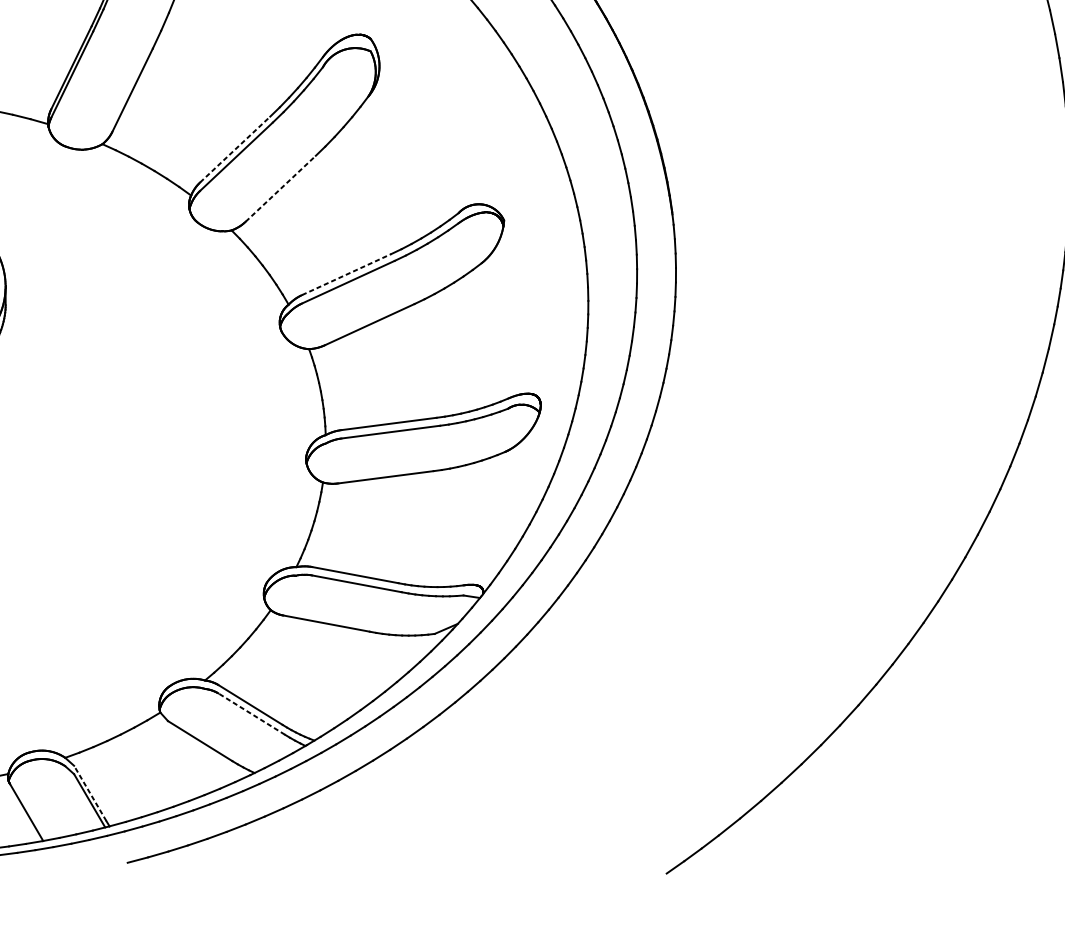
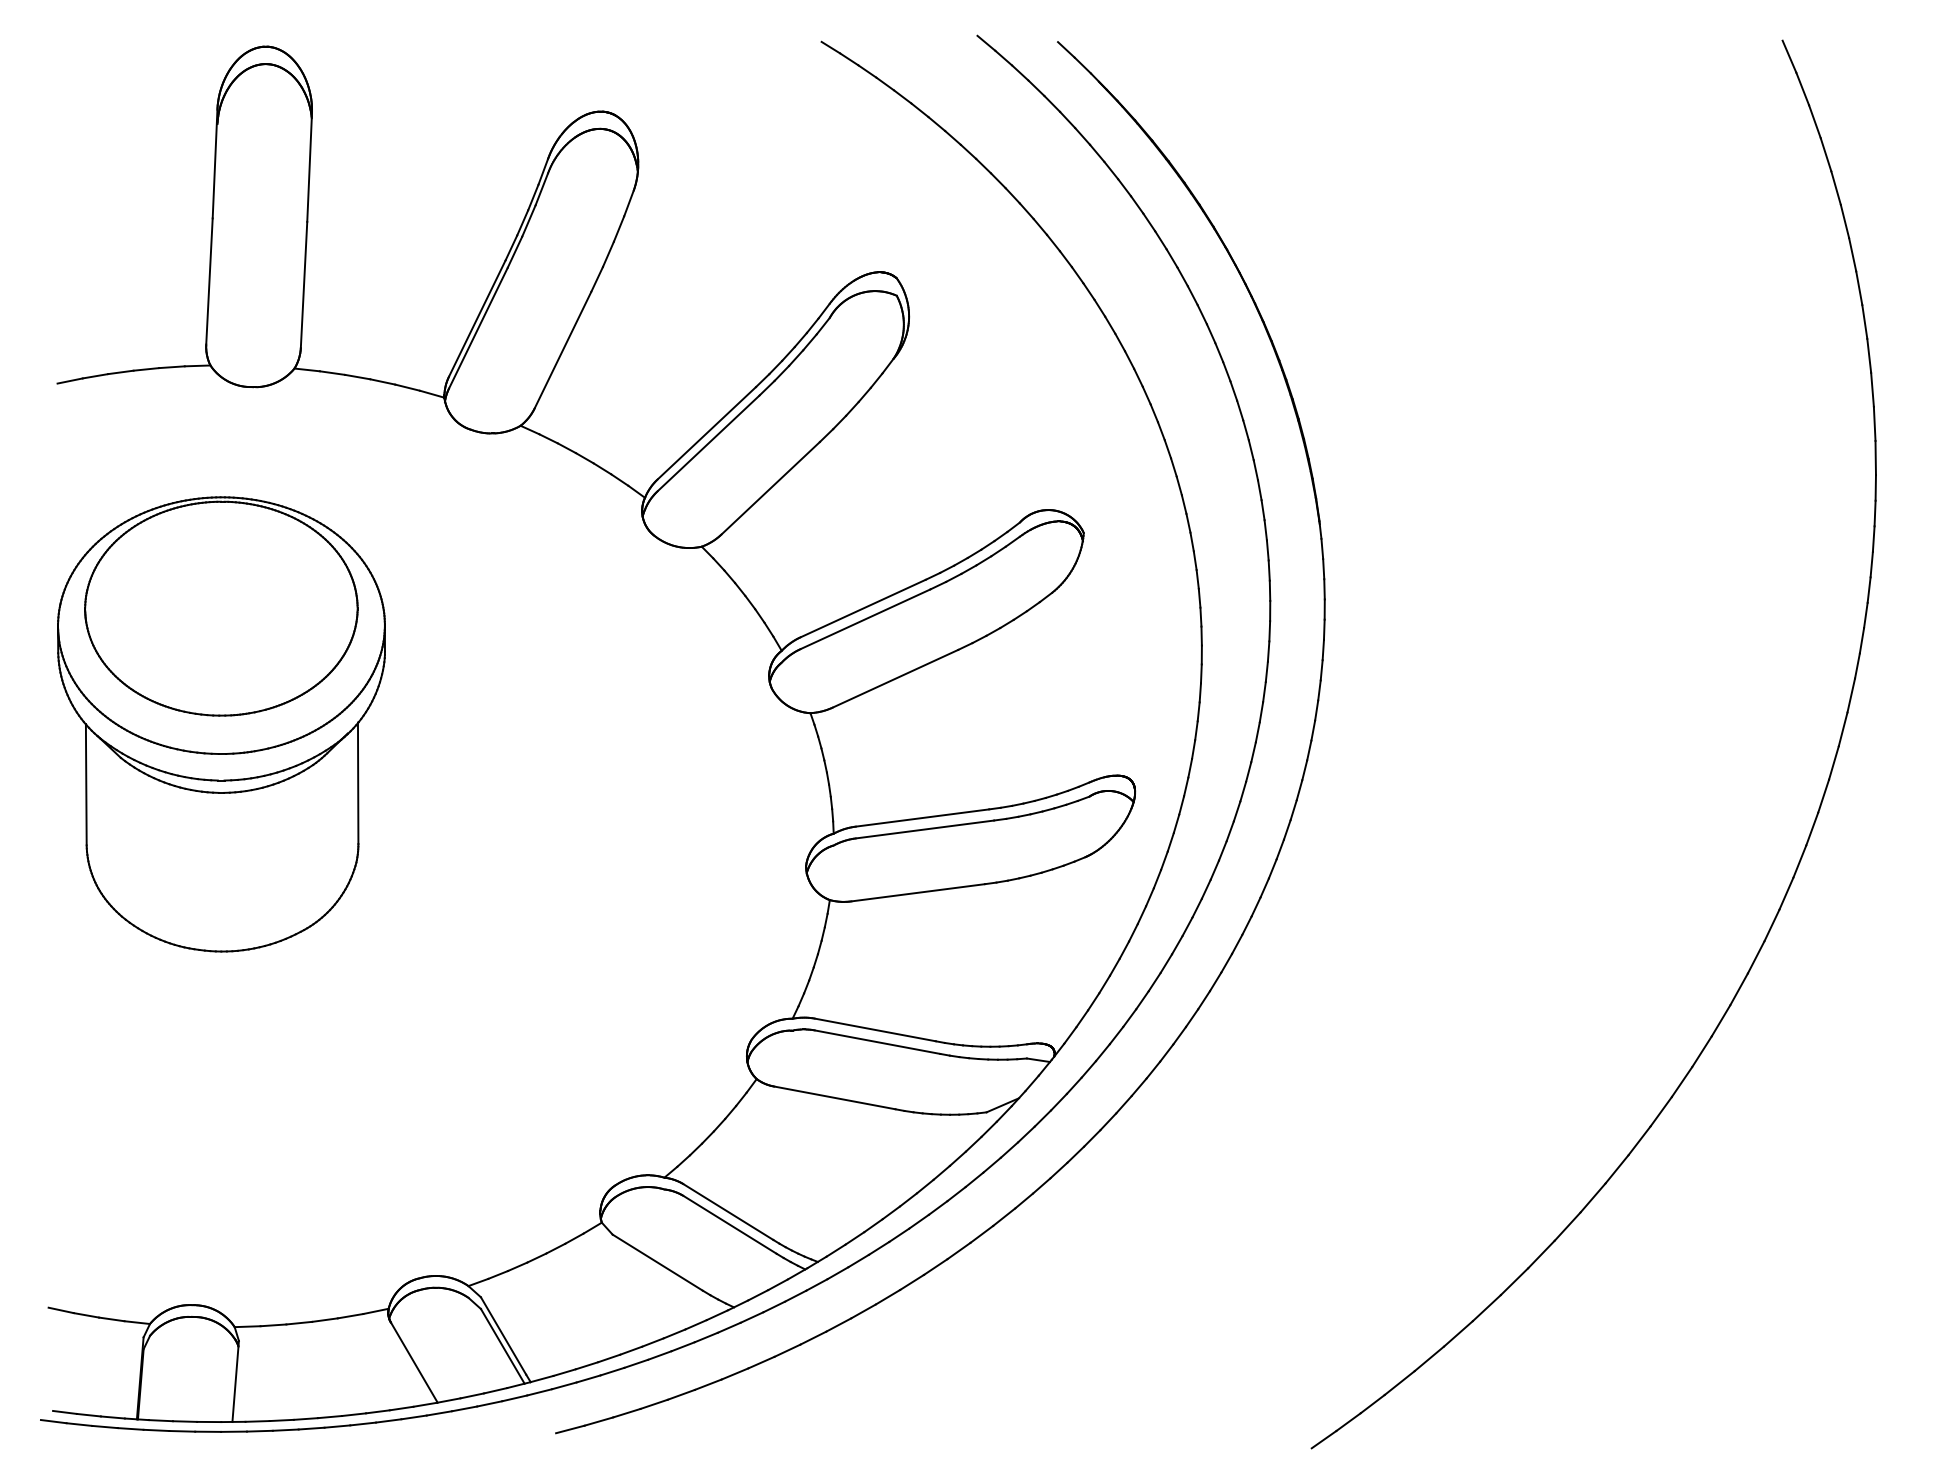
line: (235, 149) -> (706, 433), dashed -> solid
line: (280, 188) -> (770, 488), dashed -> solid
line: (346, 274) -> (863, 608), dashed -> solid
line: (251, 713) -> (729, 1224), dashed -> solid
line: (90, 793) -> (503, 1335), dashed -> solid

